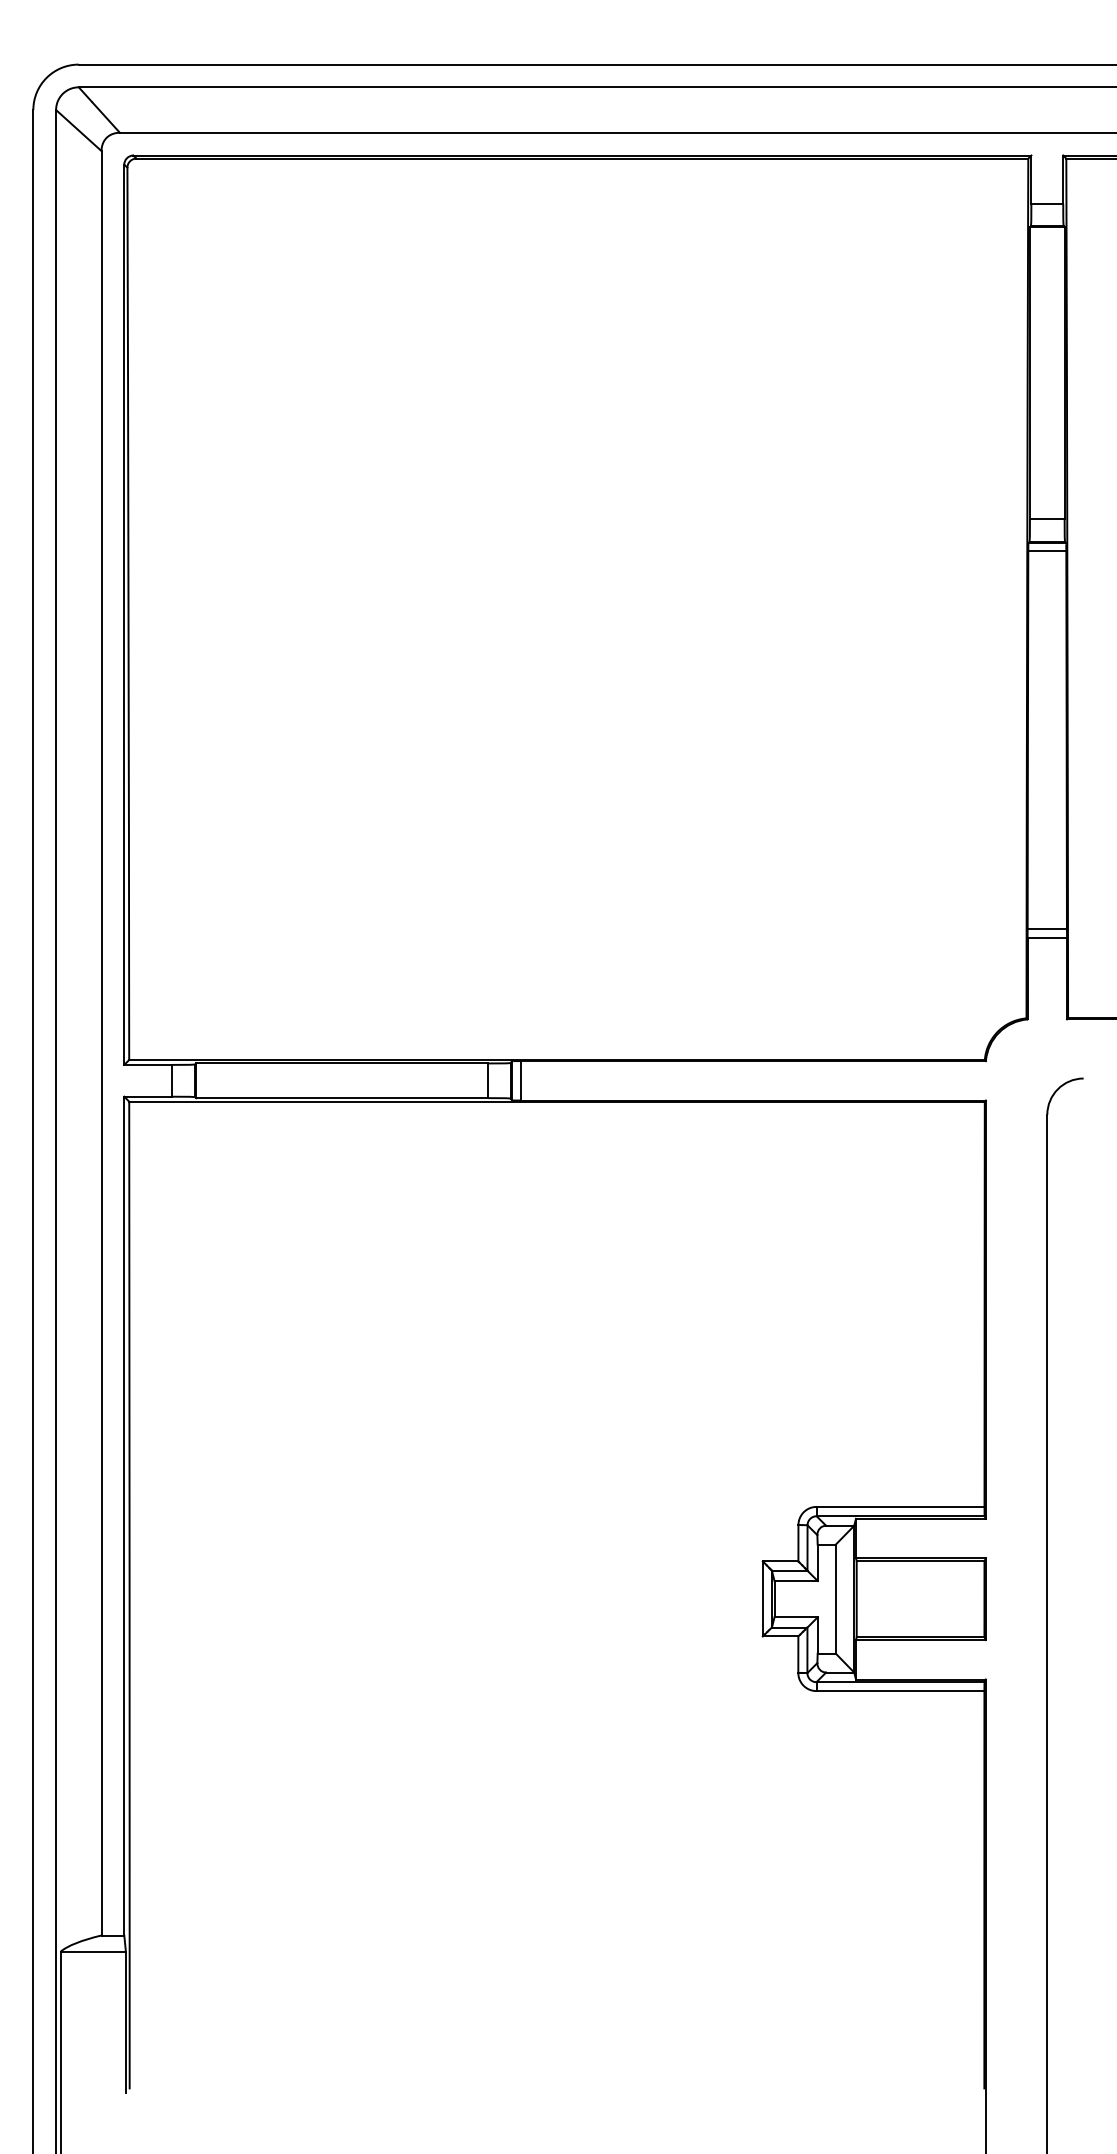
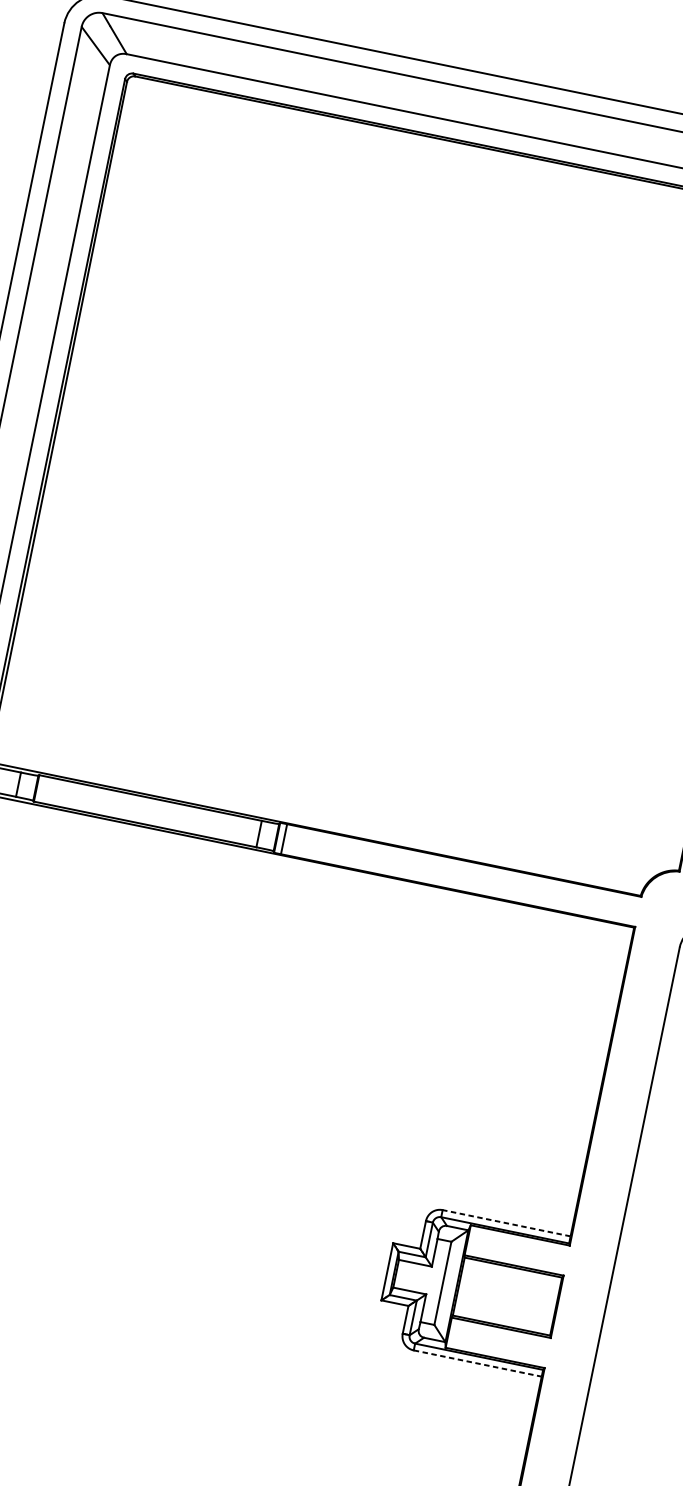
line: (900, 1506) -> (506, 1222), solid -> dashed
line: (900, 1691) -> (477, 1363), solid -> dashed

